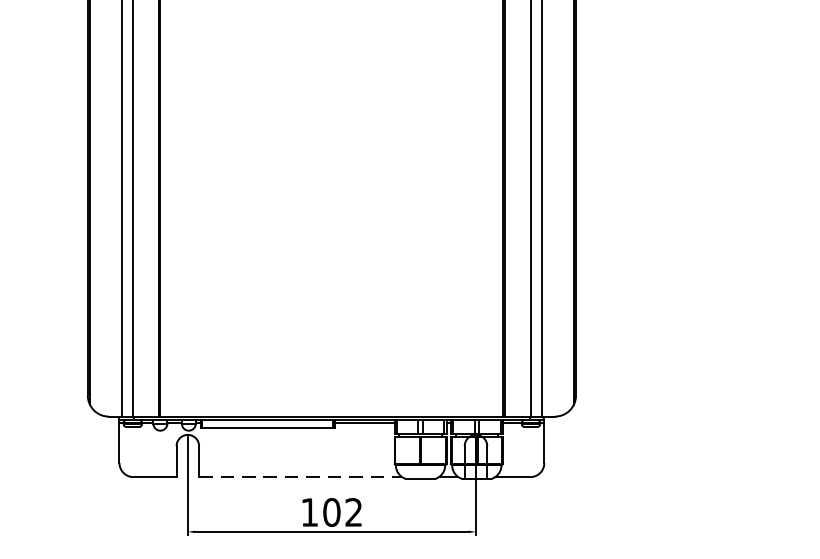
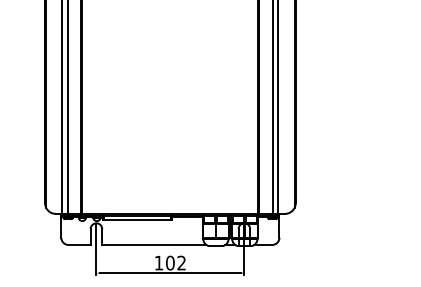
line: (300, 476) -> (154, 244), dashed -> solid

